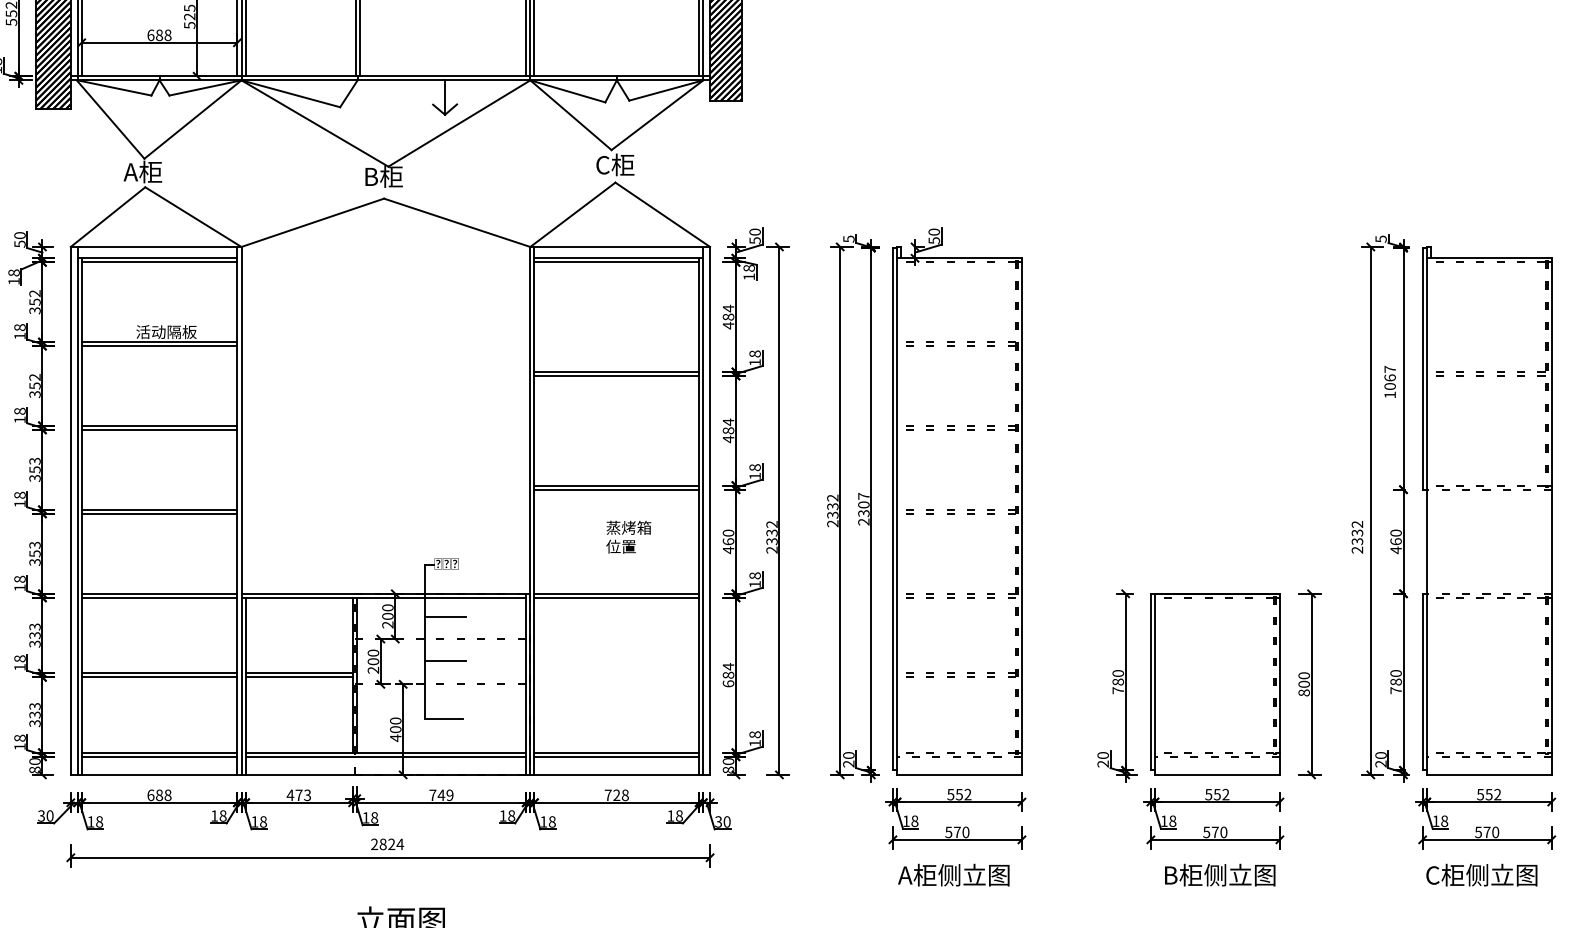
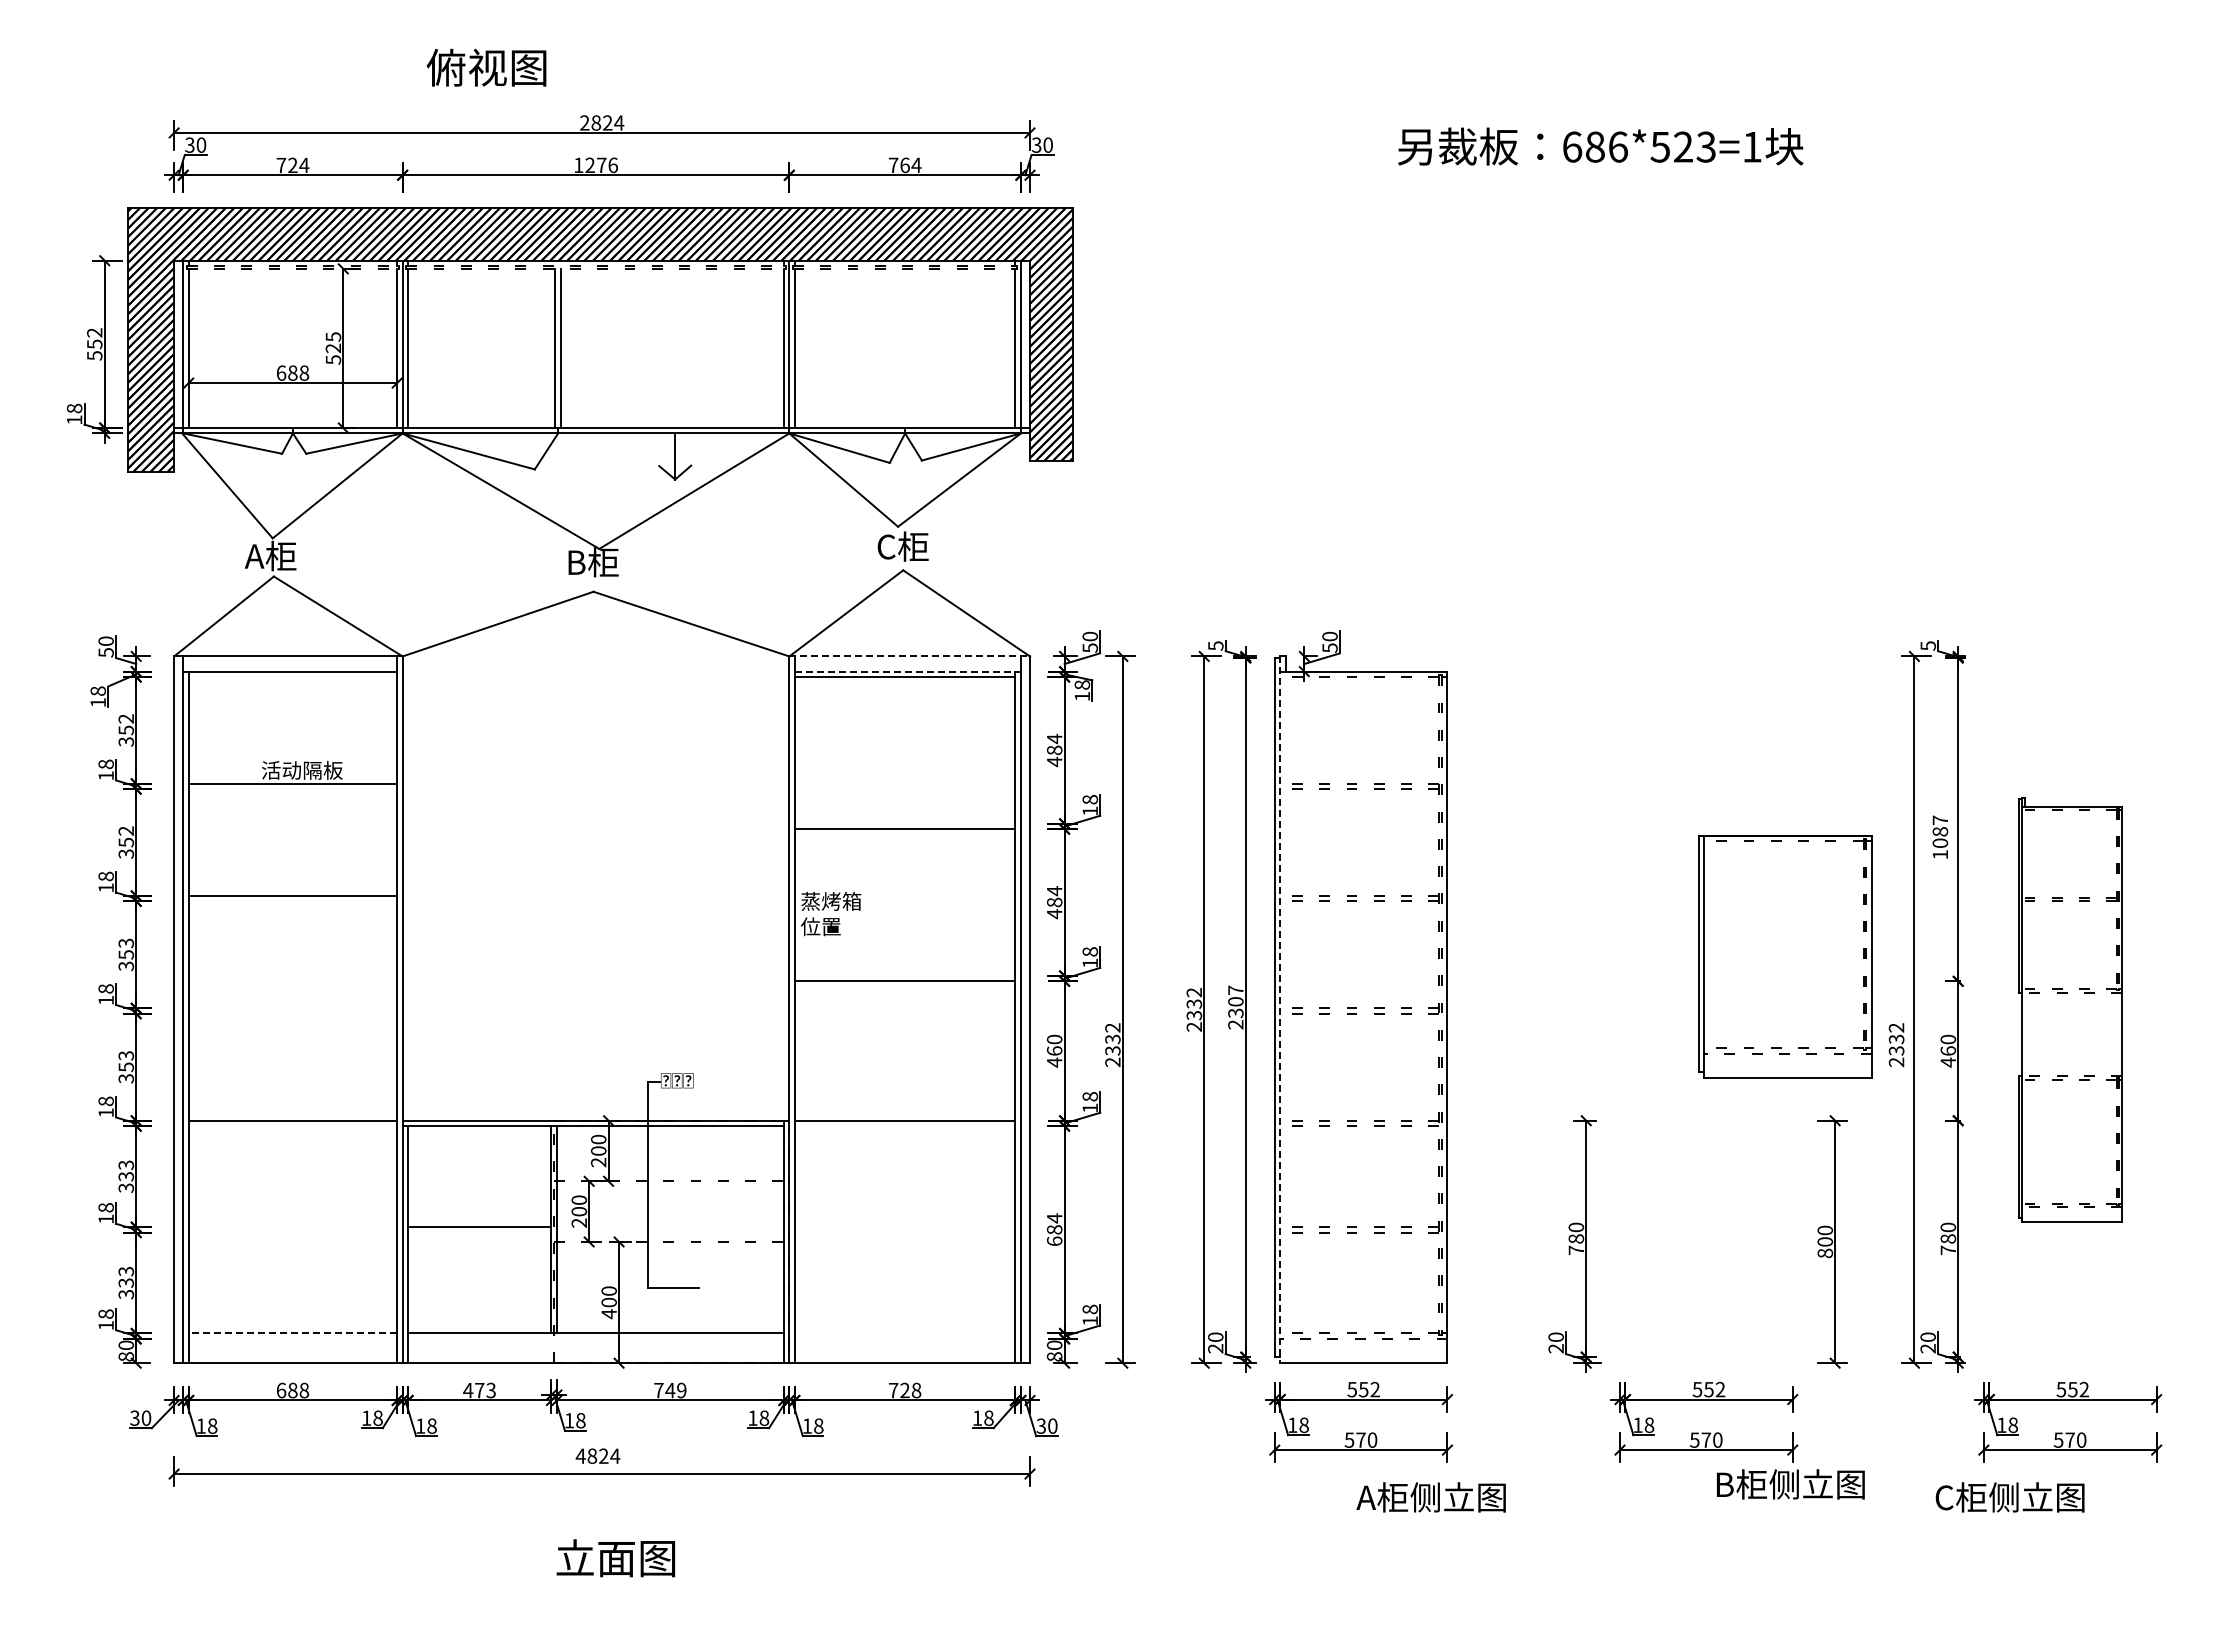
line: (620, 247) -> (910, 656), solid -> dashed
line: (619, 258) -> (908, 671), solid -> dashed
line: (159, 262) -> (292, 677), removed
line: (159, 346) -> (292, 789), removed
line: (616, 371) -> (904, 823), removed
text: (1390, 377) -> (1940, 831), 1067 -> 1087
line: (159, 430) -> (292, 901), removed
line: (616, 485) -> (904, 975), removed
line: (159, 509) -> (292, 1008), removed
part: (1487, 510) -> (2070, 1009), size x0.6
line: (897, 511) -> (1280, 1010), solid -> dashed
line: (159, 513) -> (292, 1013), removed
text: (629, 537) -> (831, 914), moved
line: (159, 598) -> (292, 1126), removed
line: (616, 598) -> (904, 1126), removed
line: (445, 617) -> (675, 1152), removed
line: (445, 661) -> (675, 1211), removed
line: (159, 673) -> (292, 1227), removed
line: (159, 677) -> (292, 1232), removed
line: (298, 677) -> (479, 1232), removed
part: (1215, 683) -> (1785, 956), moved
line: (159, 752) -> (292, 1333), solid -> dashed
line: (616, 752) -> (904, 1333), removed
line: (159, 756) -> (292, 1338), removed
line: (385, 756) -> (595, 1338), removed
line: (616, 756) -> (904, 1338), removed
text: (374, 843) -> (580, 1455), 2824 -> 4824
text: (953, 875) -> (1430, 1497), moved
text: (1219, 875) -> (1790, 1484), moved
text: (1481, 875) -> (2009, 1497), moved

